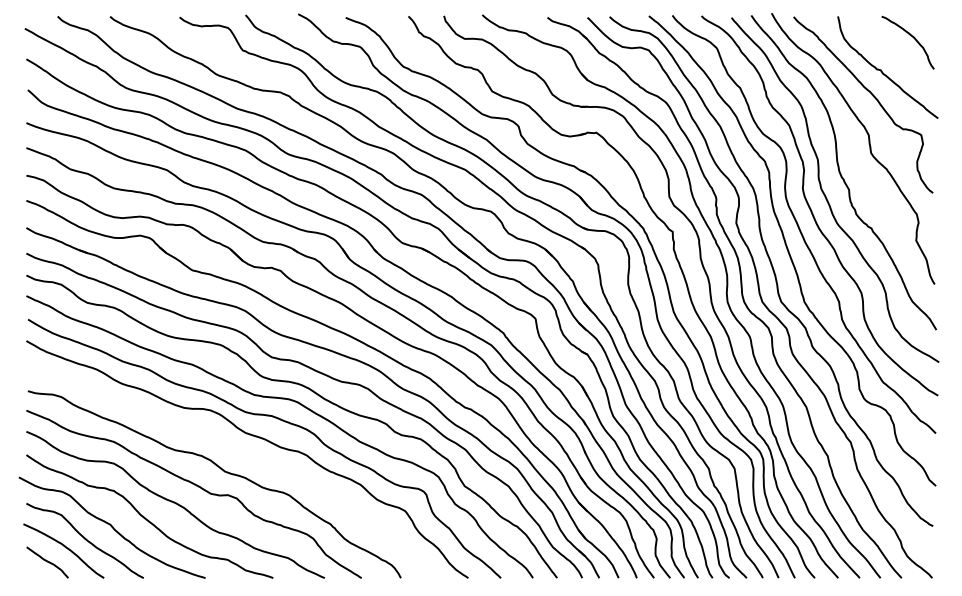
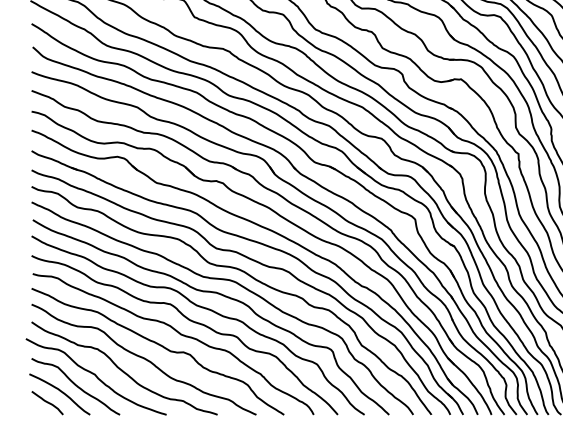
curve: (238, 454) -> (191, 321), added

